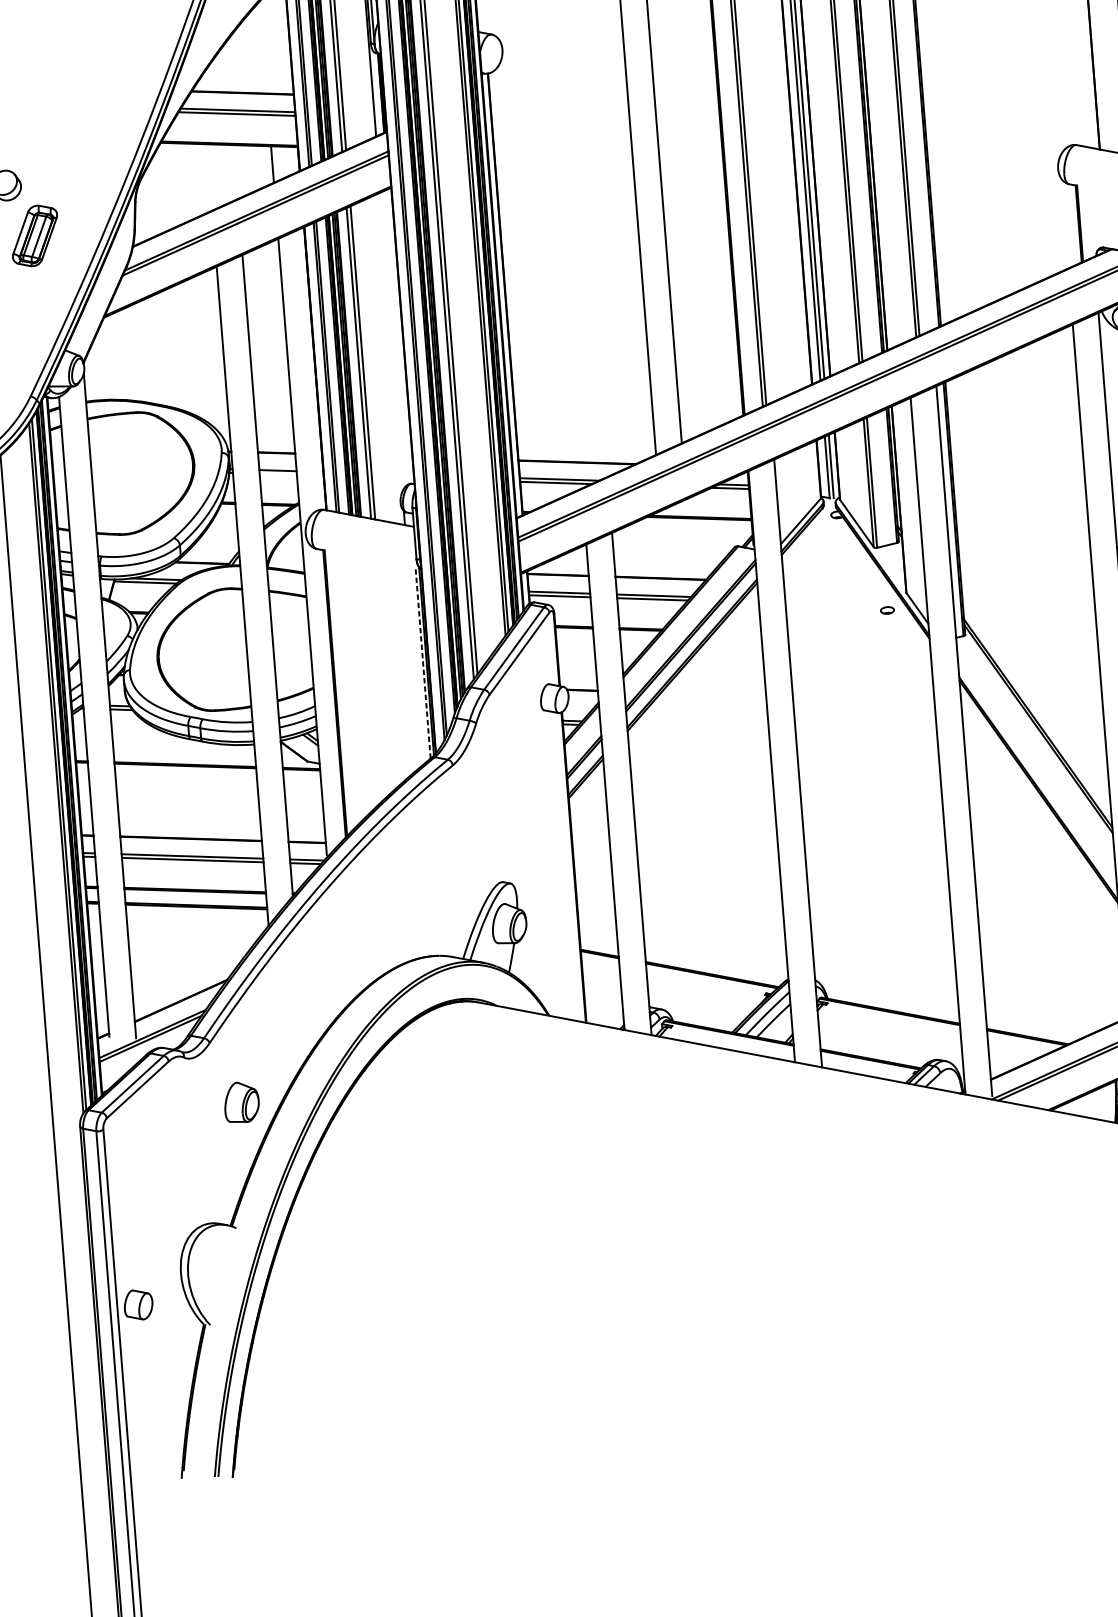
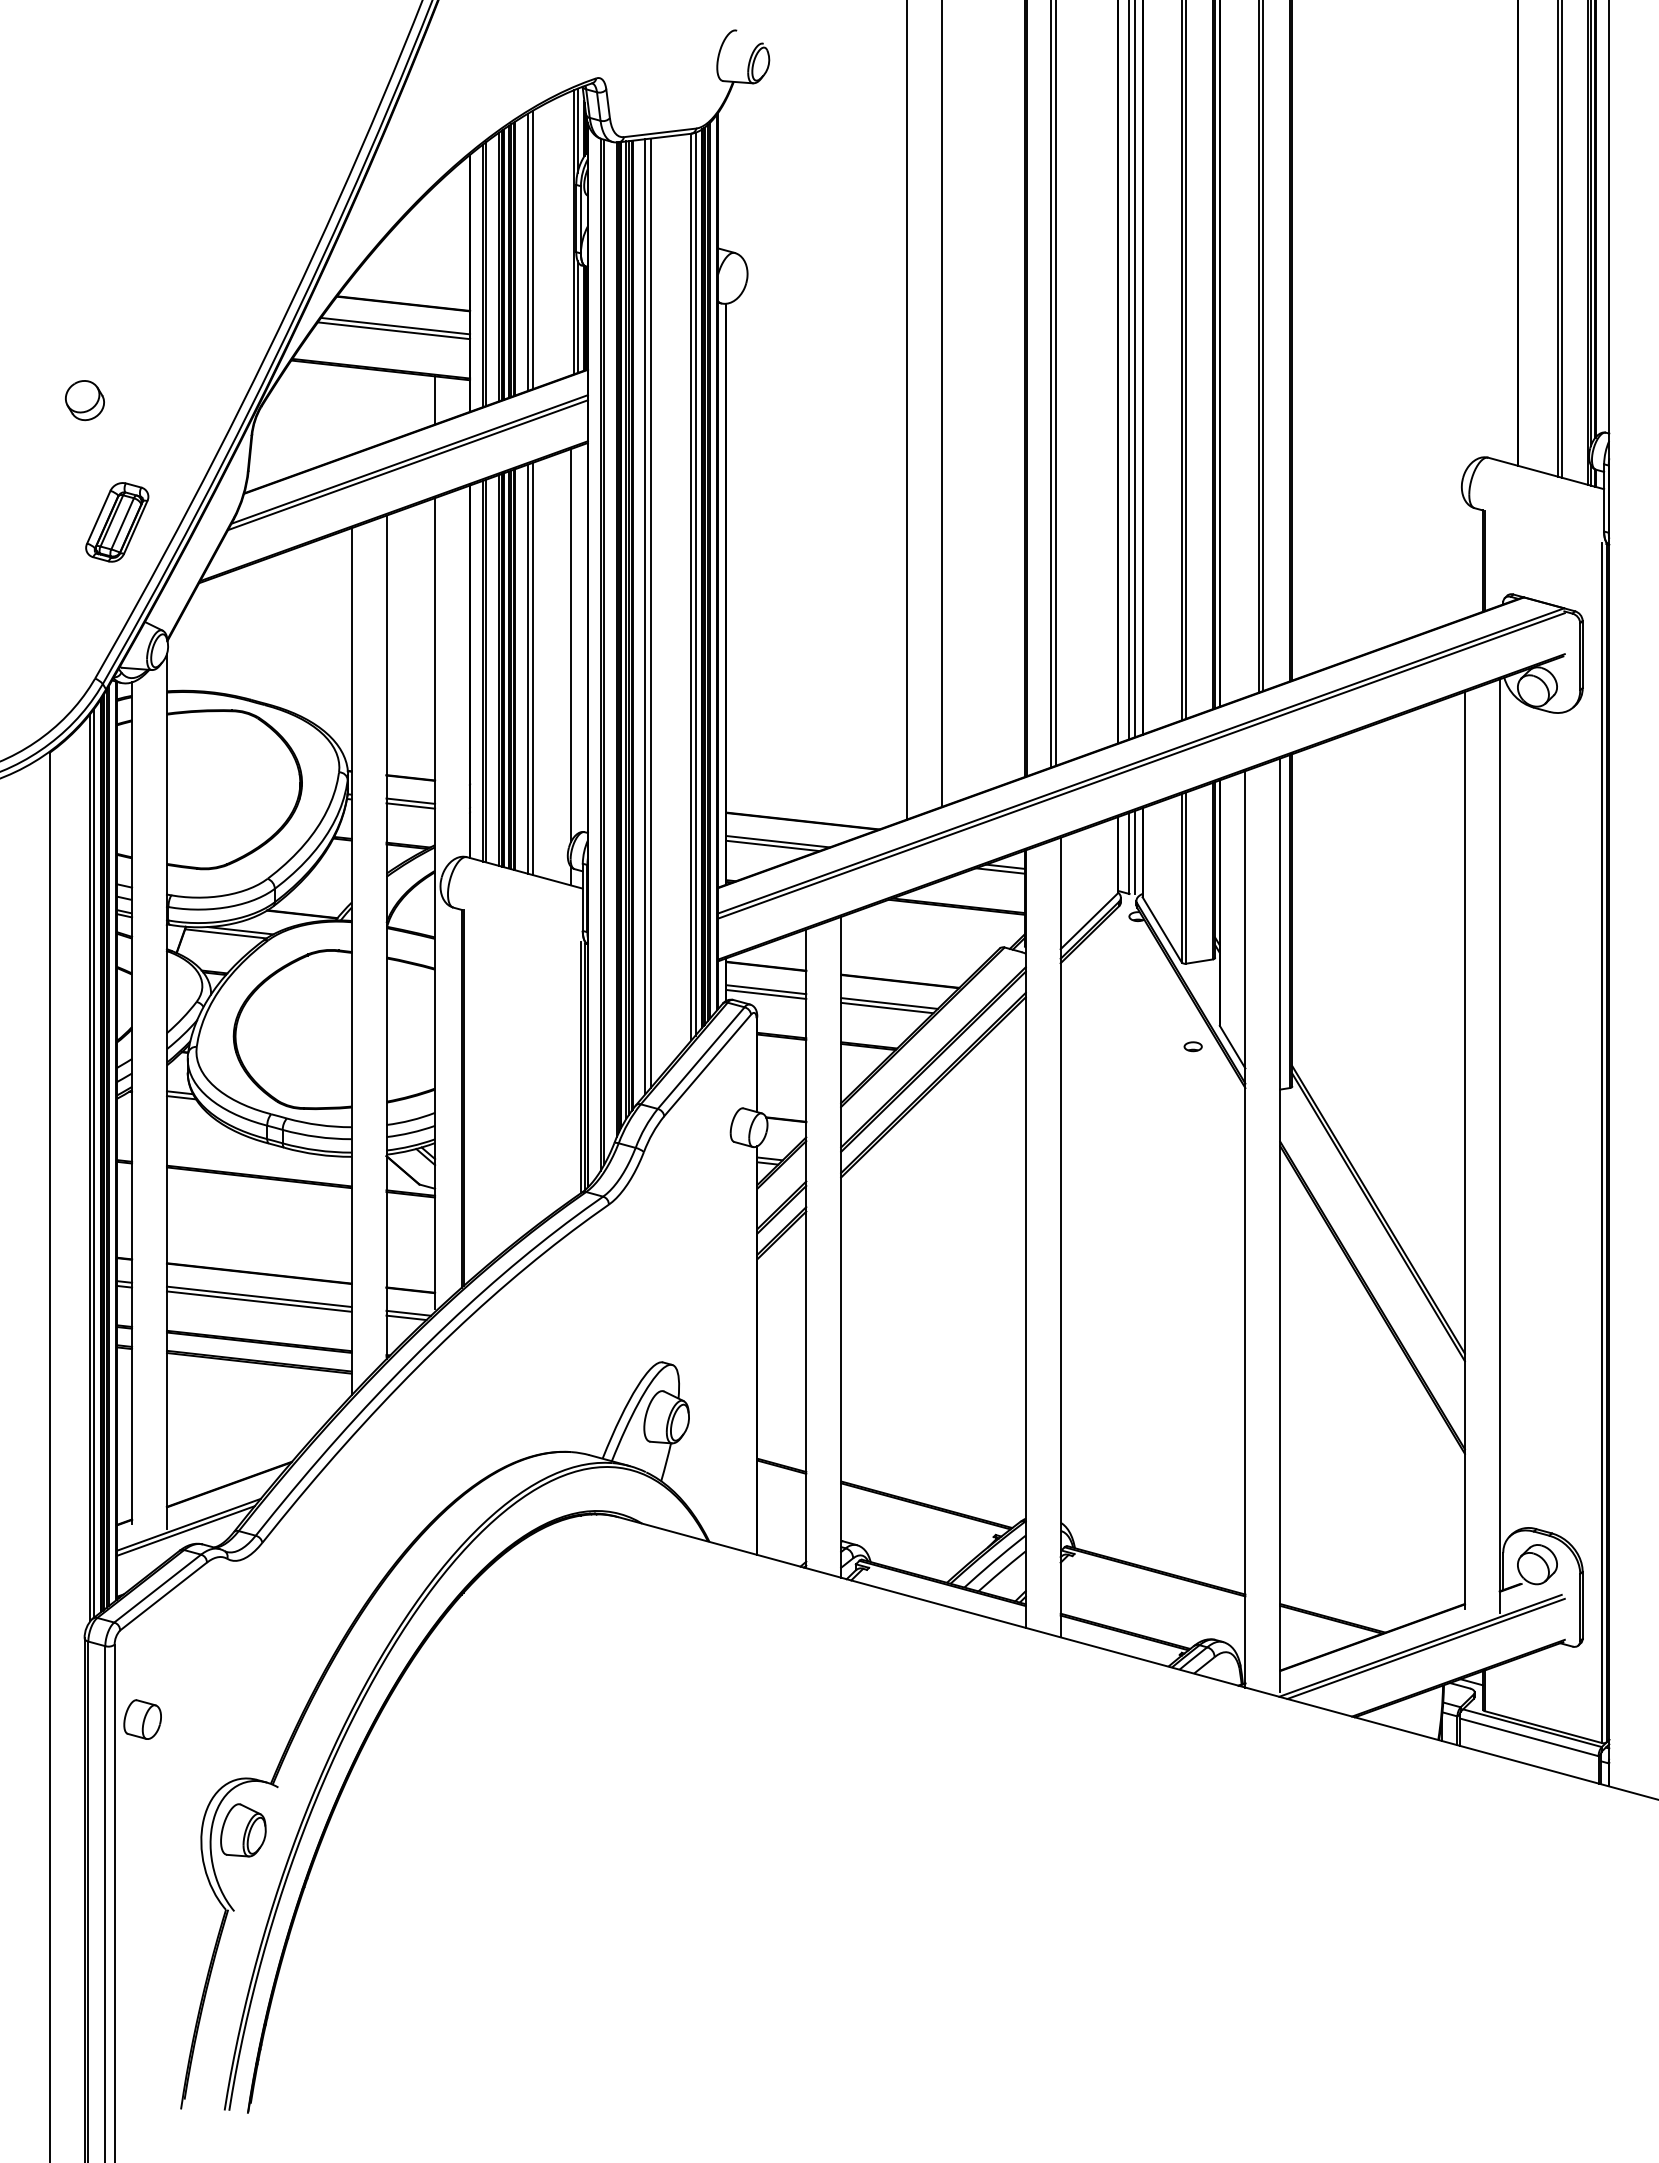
line: (375, 92) -> (577, 317), added
part: (35, 236) -> (117, 522), moved
line: (390, 342) -> (571, 645), added
line: (278, 473) -> (410, 805), added
line: (422, 662) -> (580, 1067), dashed -> solid
part: (241, 1102) -> (243, 1830), moved
part: (138, 1304) -> (142, 1719), moved

